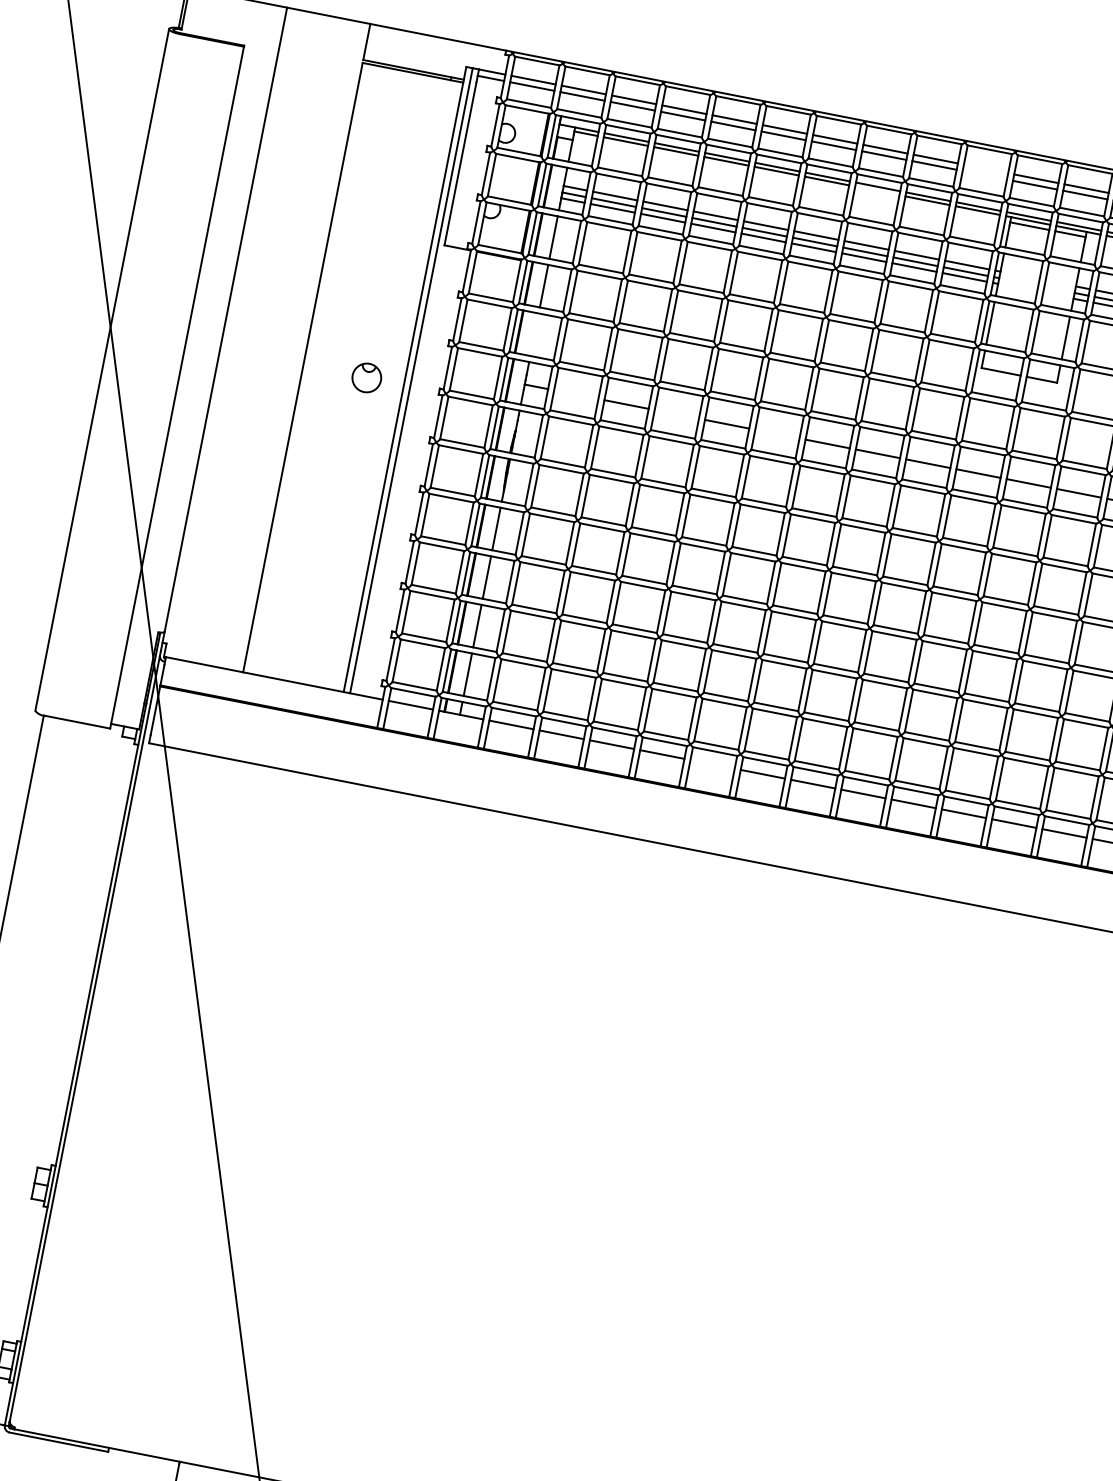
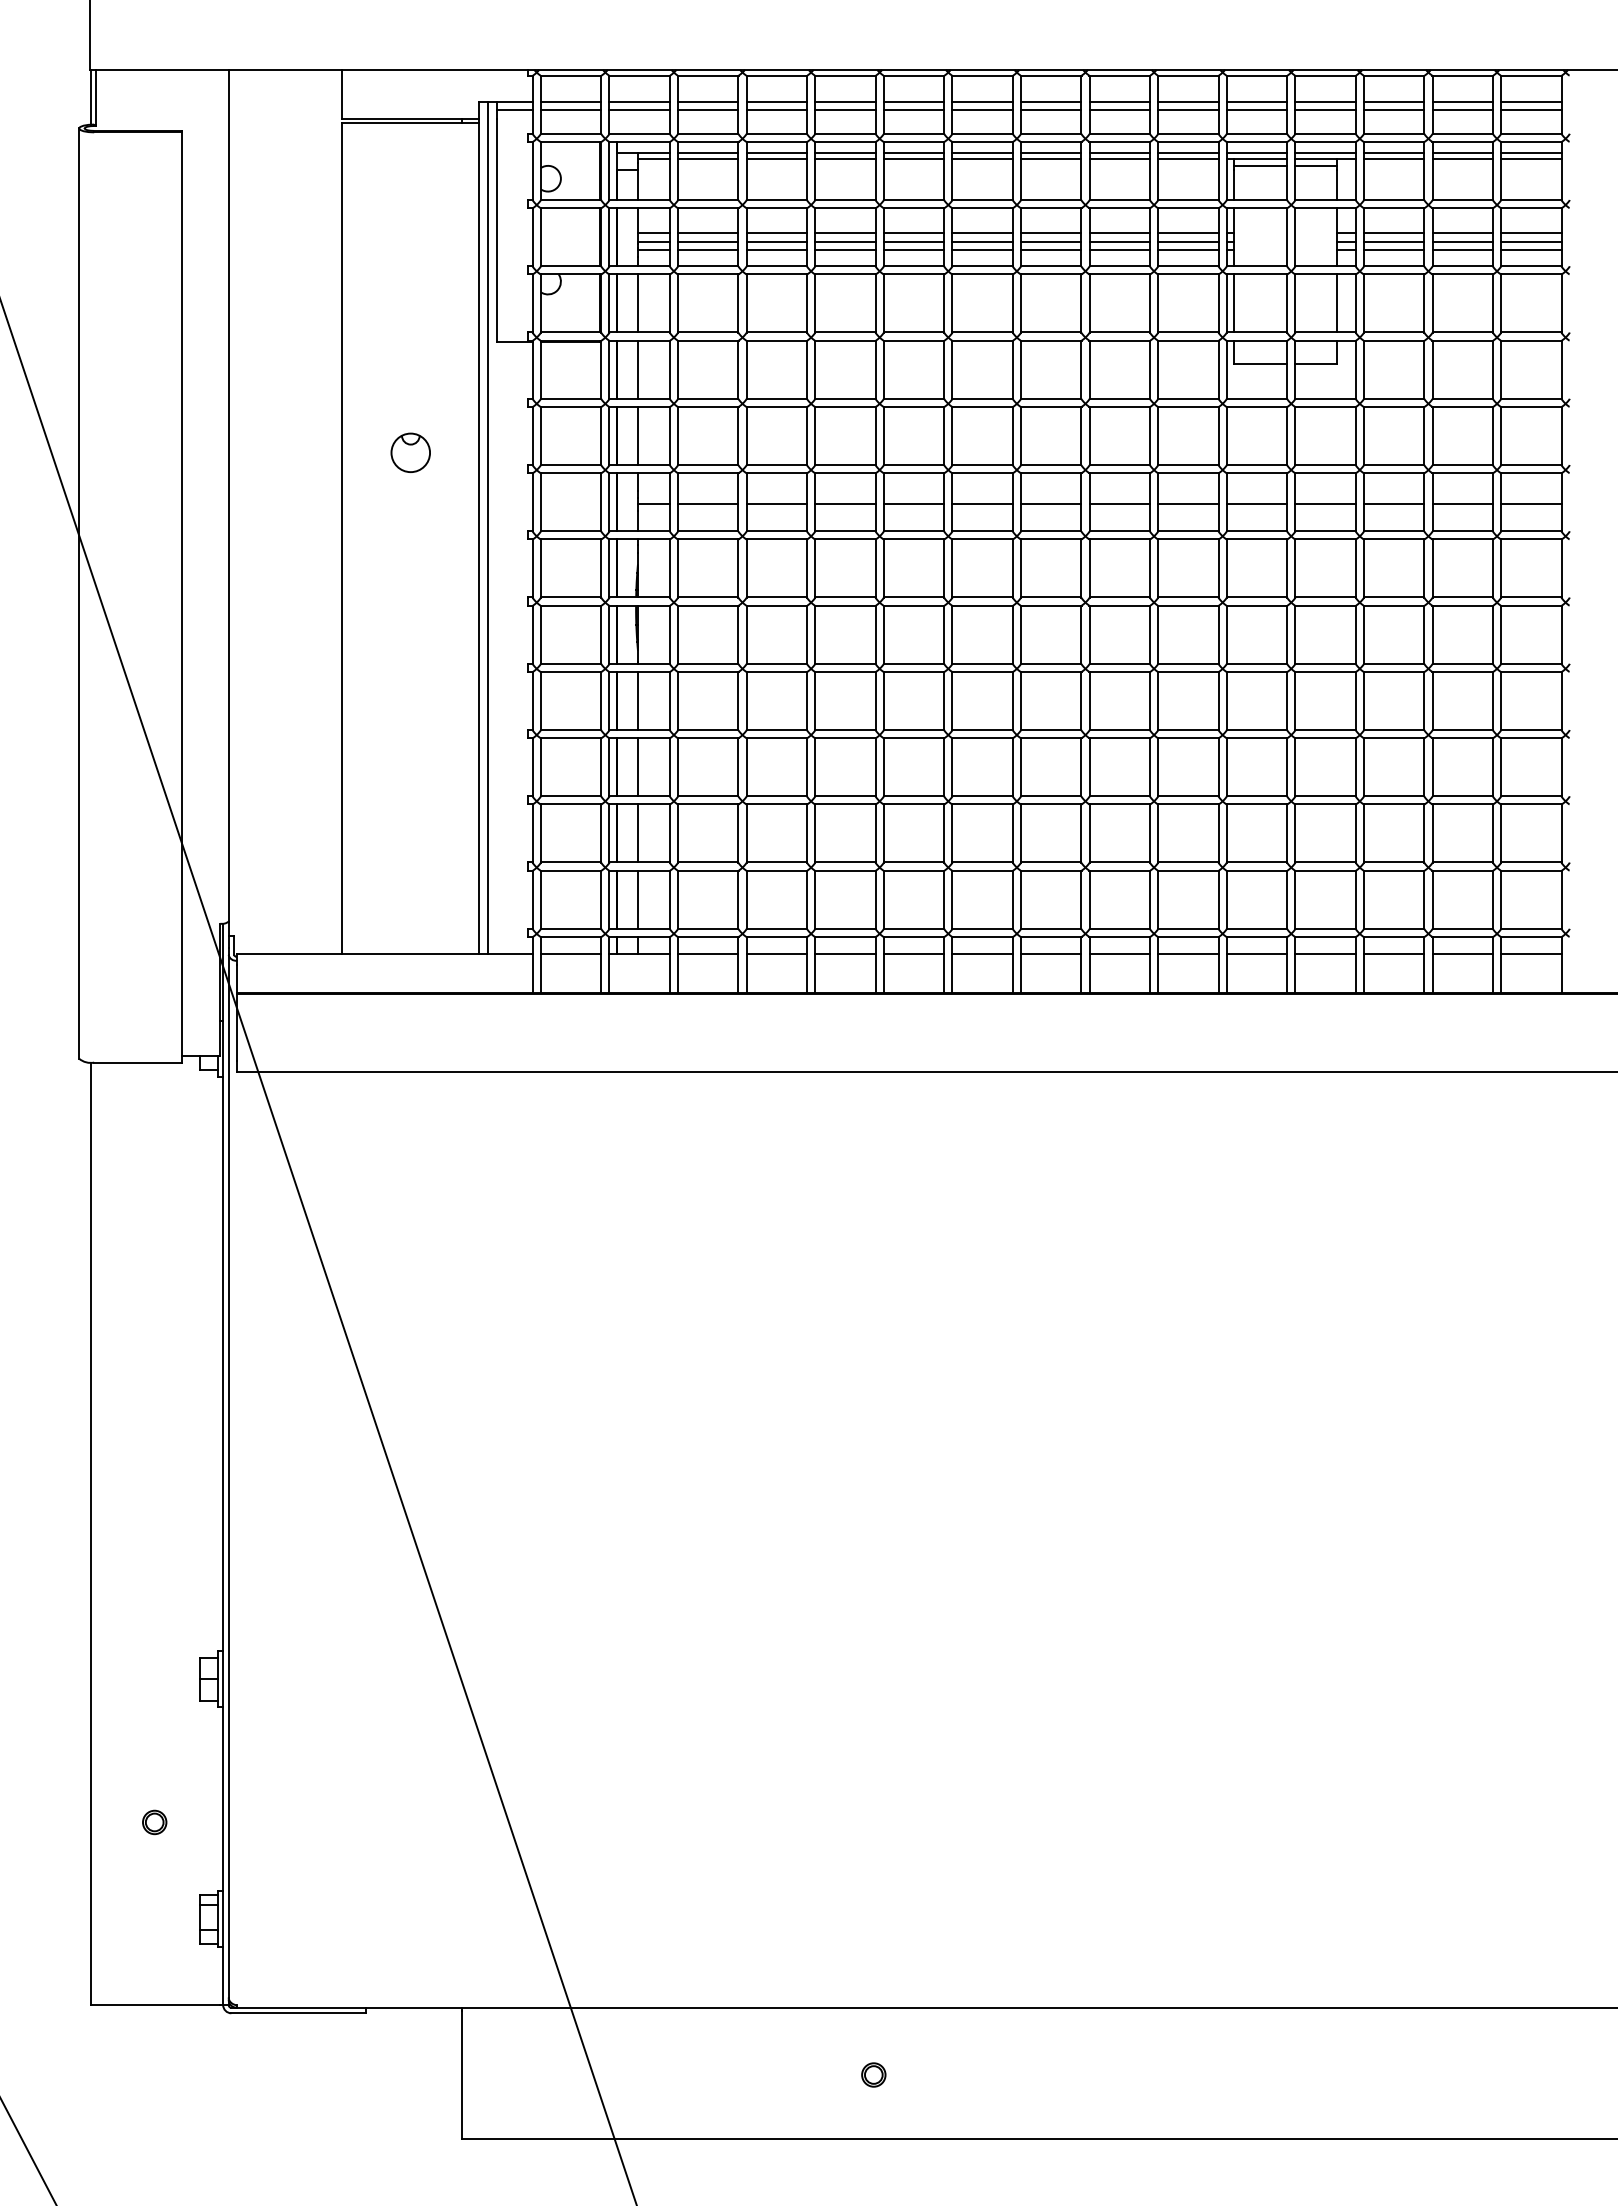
line: (986, 168) -> (1188, 101), added
line: (984, 175) -> (1188, 110), added
line: (877, 190) -> (1051, 158), added
line: (534, 334) -> (637, 435), added
part: (366, 377) -> (410, 452), moved
line: (576, 394) -> (708, 503), added
line: (676, 414) -> (845, 503), added
line: (777, 433) -> (982, 503), added
line: (712, 764) -> (982, 954), added

